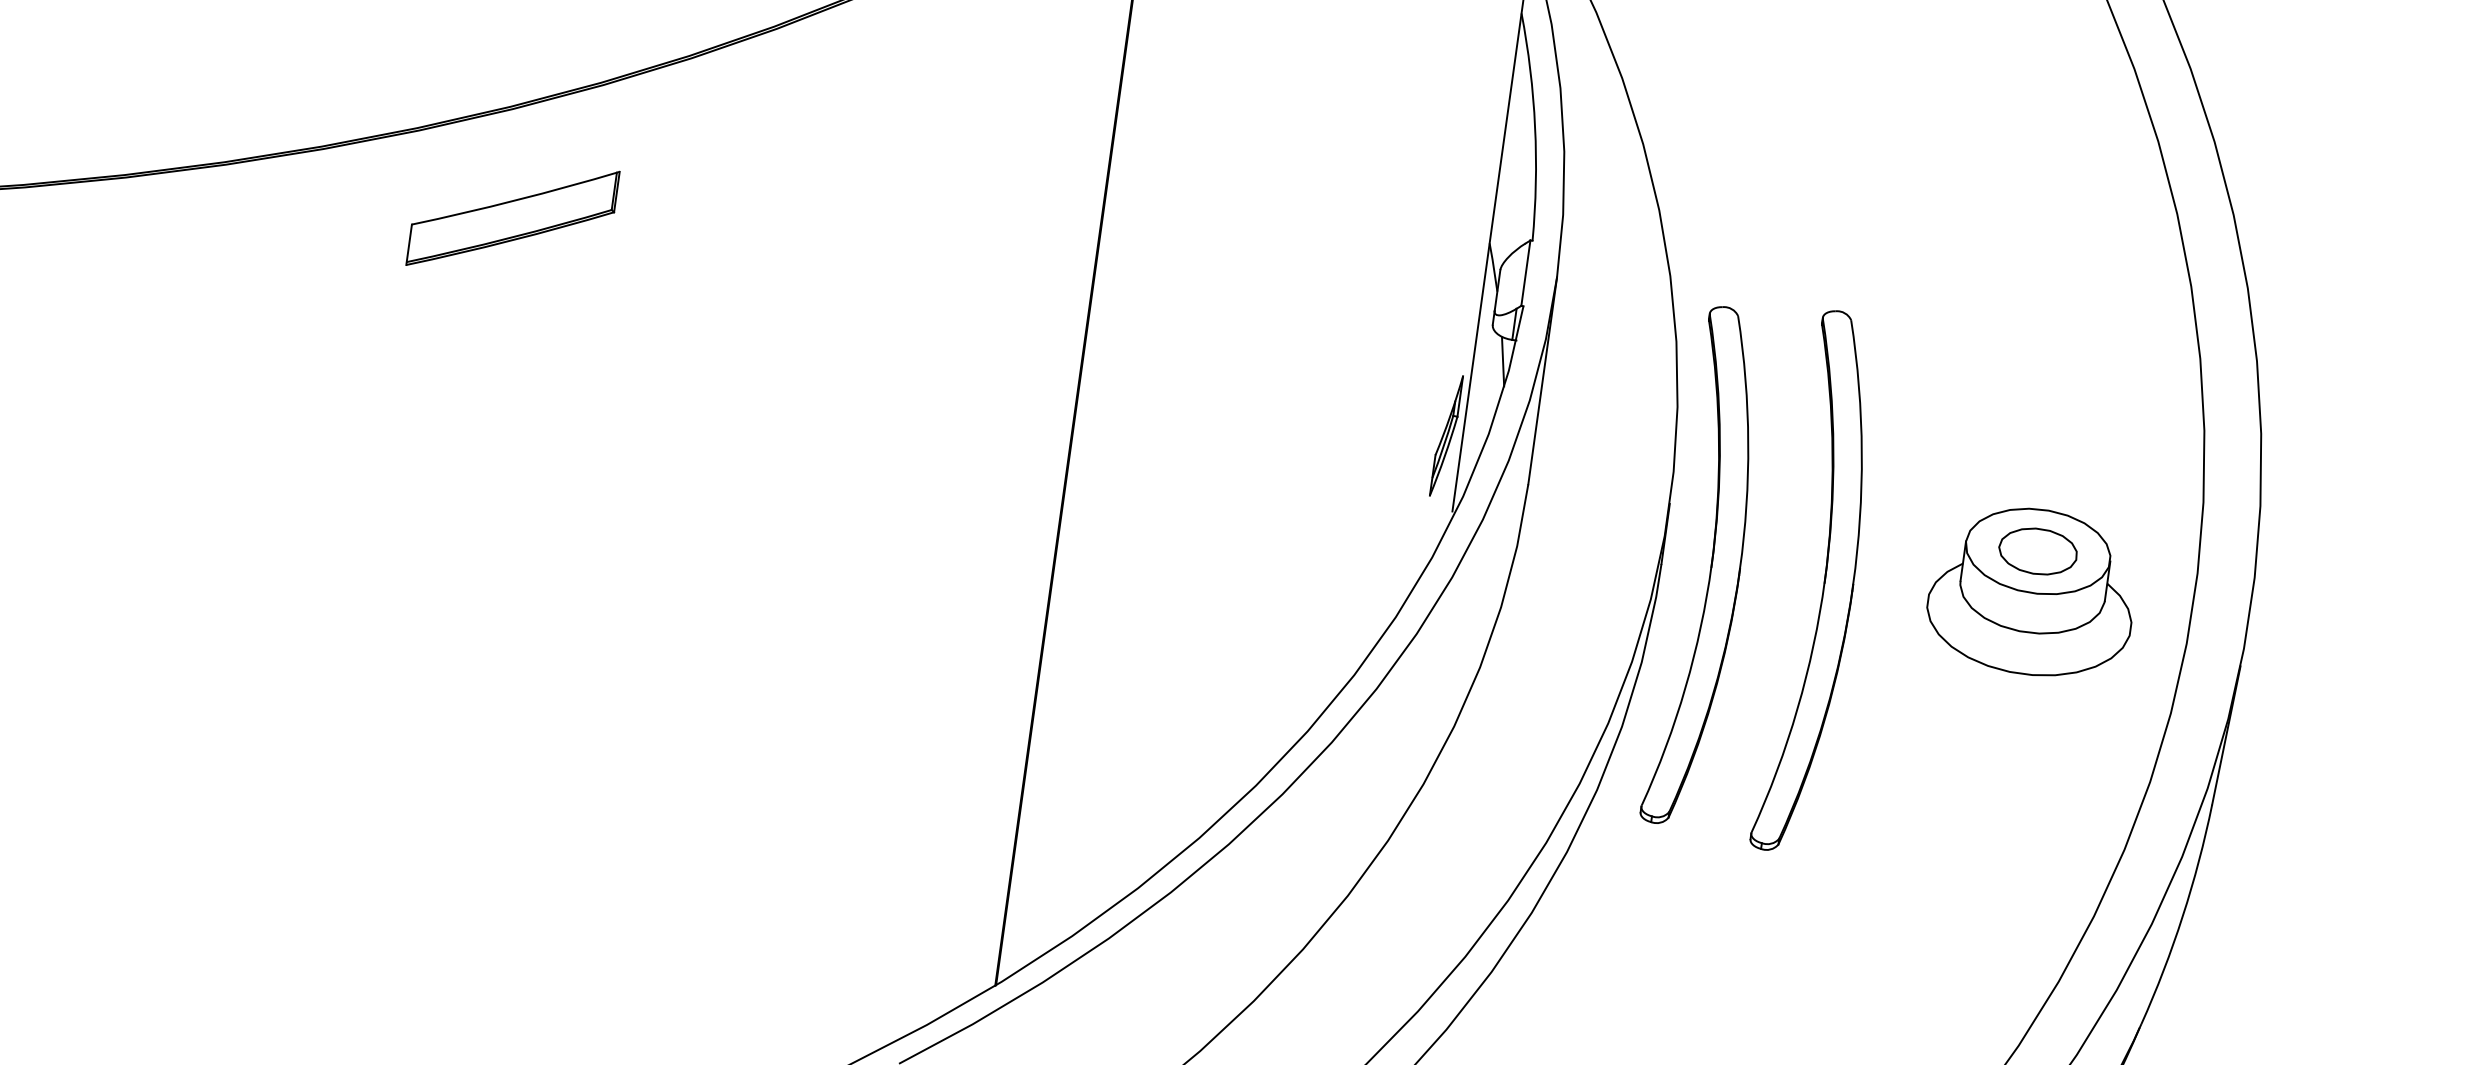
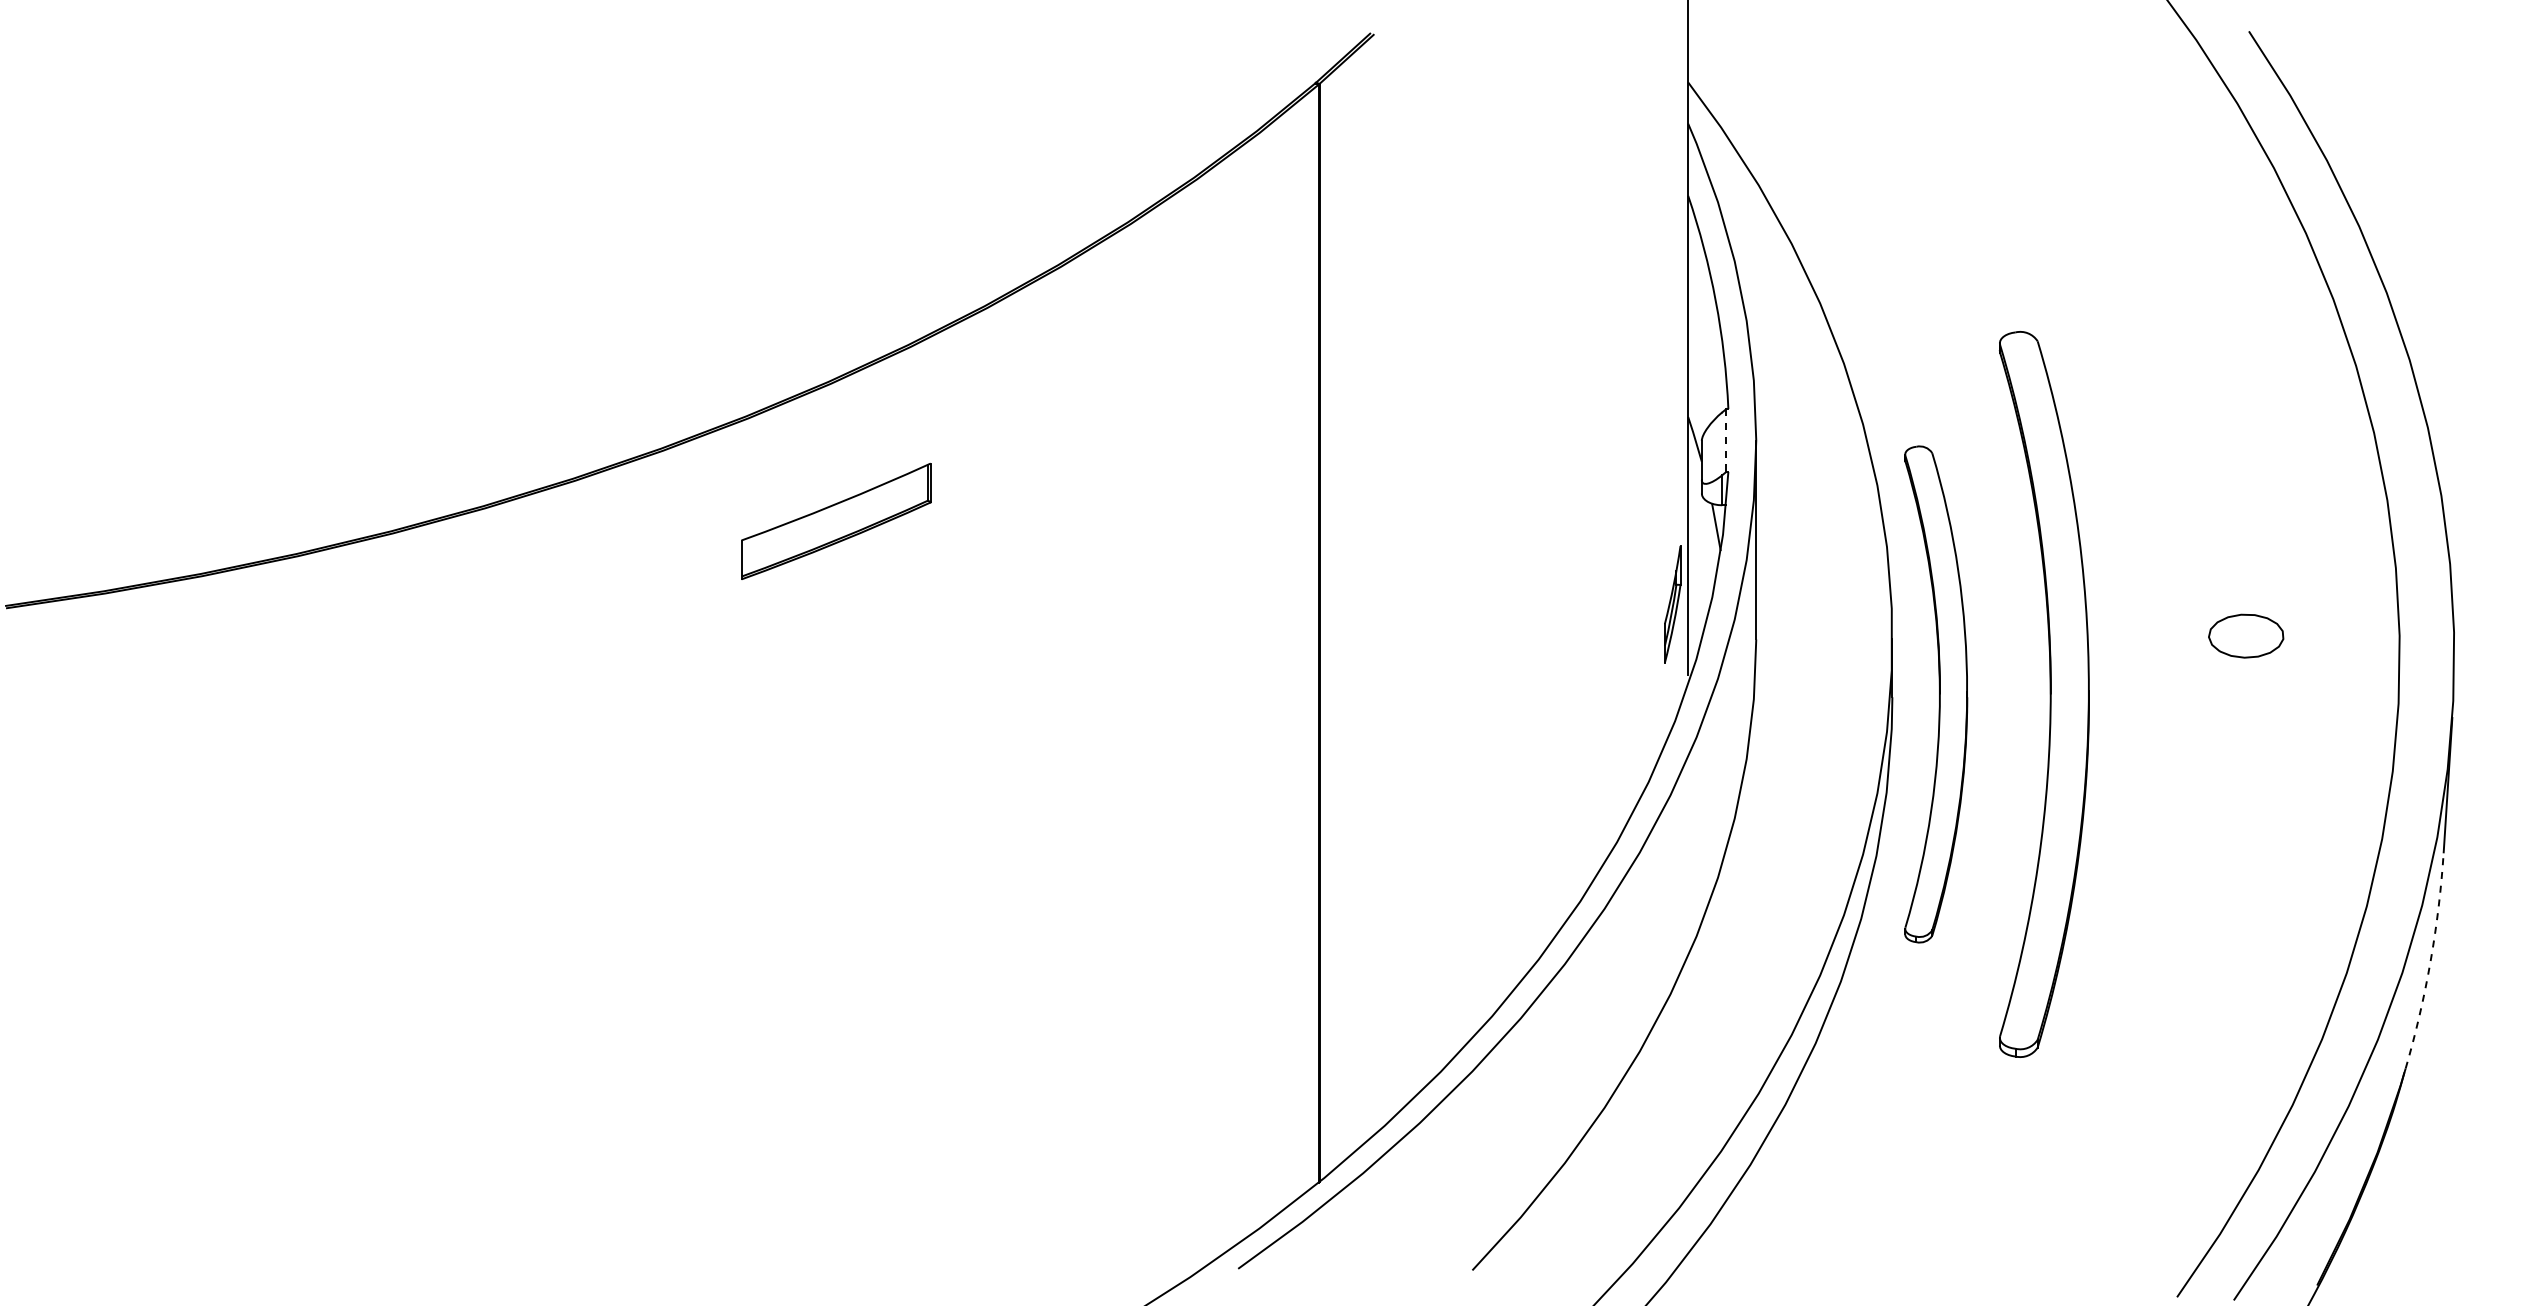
part: (513, 218) -> (836, 521), moved
line: (1525, 274) -> (1726, 441), solid -> dashed
part: (1818, 582) -> (2043, 694), size x1.4
part: (2032, 591) -> (2246, 674), removed
arc: (2182, 916) -> (2430, 961), solid -> dashed

